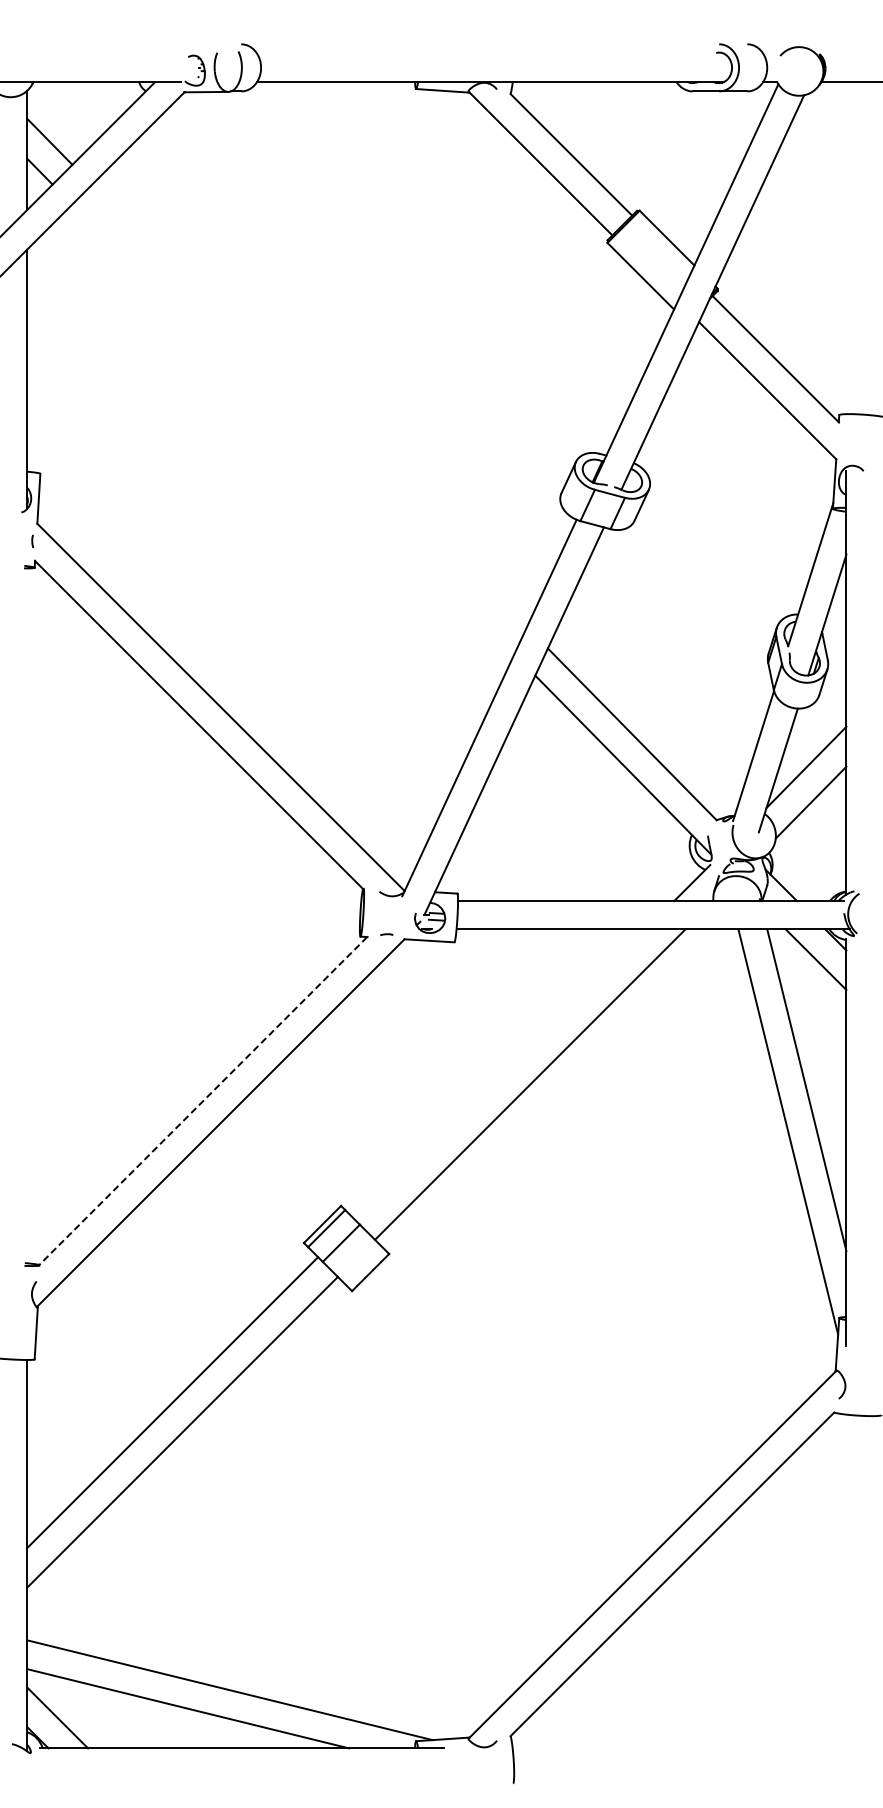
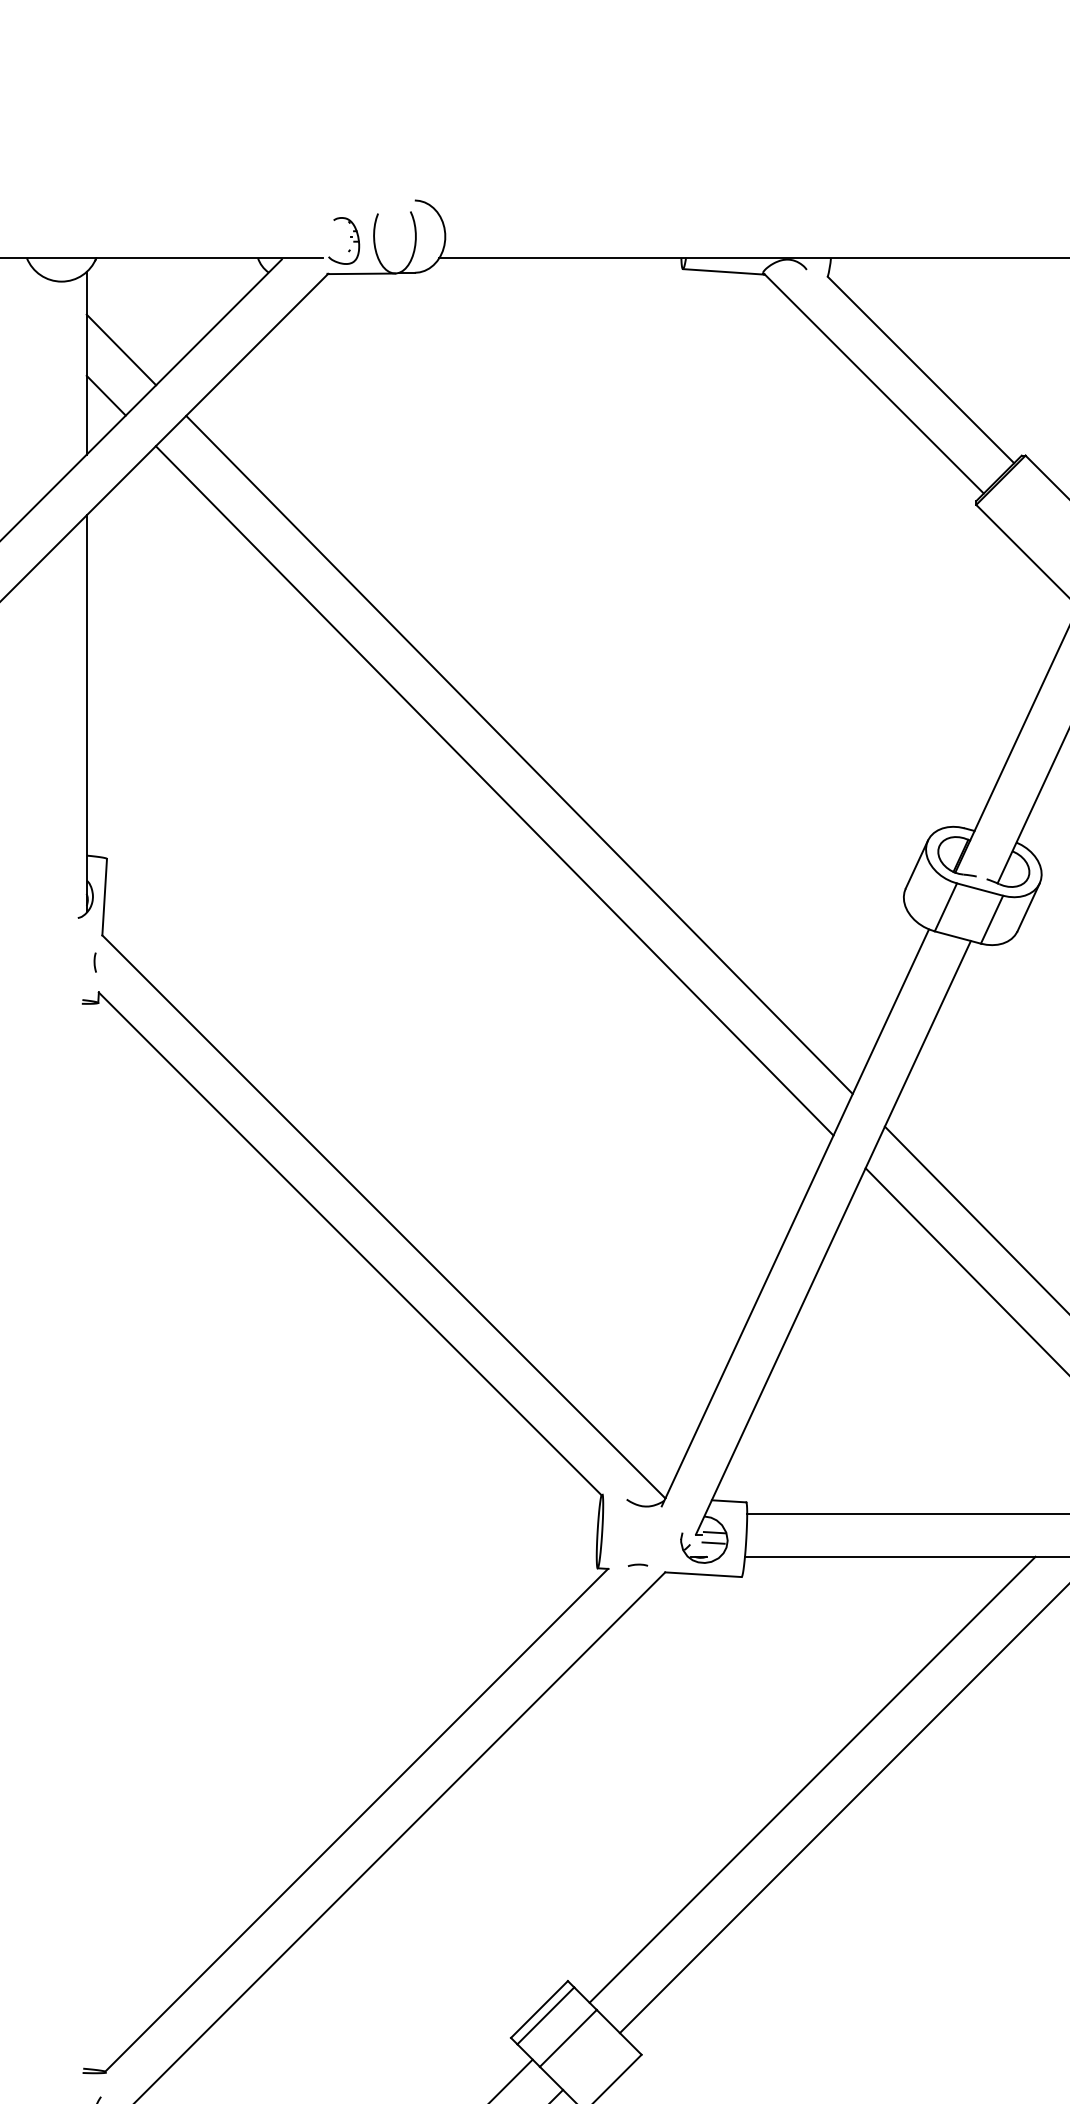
line: (309, 405) -> (519, 754), added
line: (293, 429) -> (494, 790), added
line: (500, 1074) -> (812, 1779), added
line: (202, 1101) -> (355, 1821), dashed -> solid

